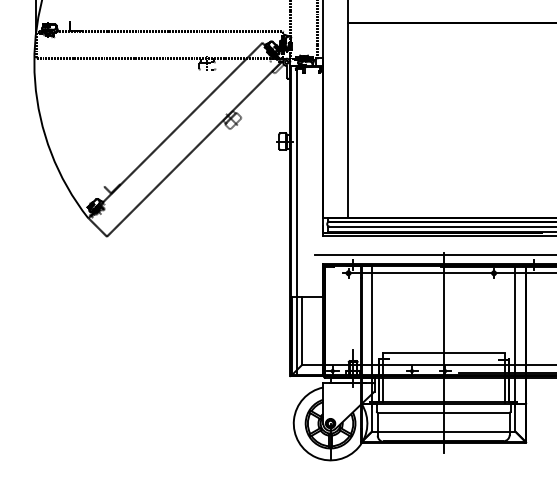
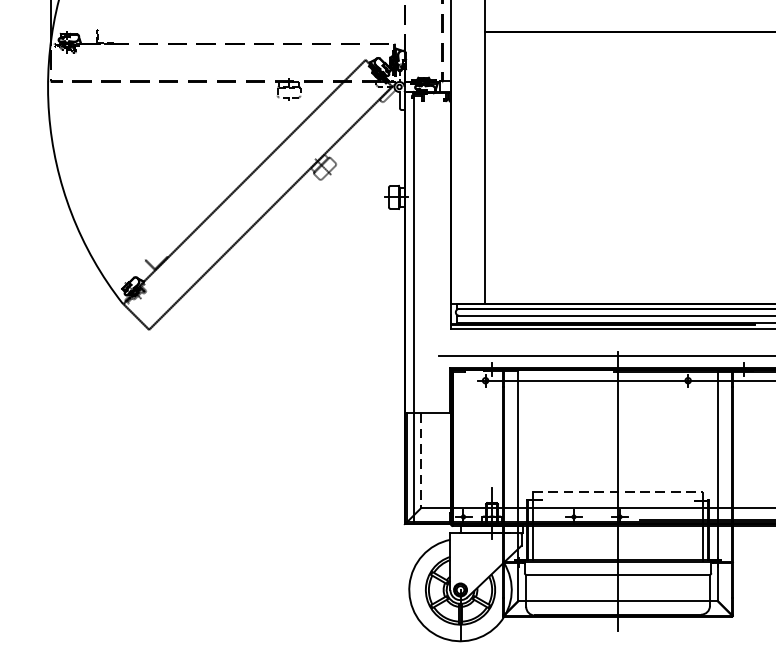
line: (302, 331) -> (421, 461), solid -> dashed
line: (444, 353) -> (619, 492), solid -> dashed

